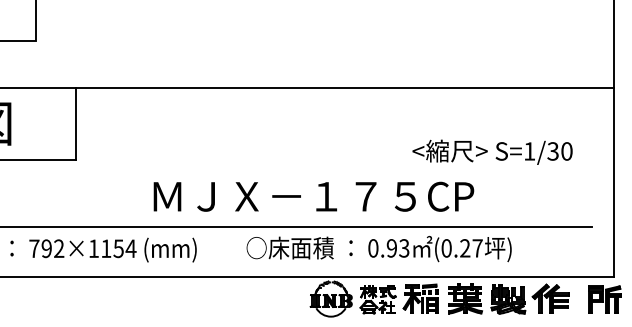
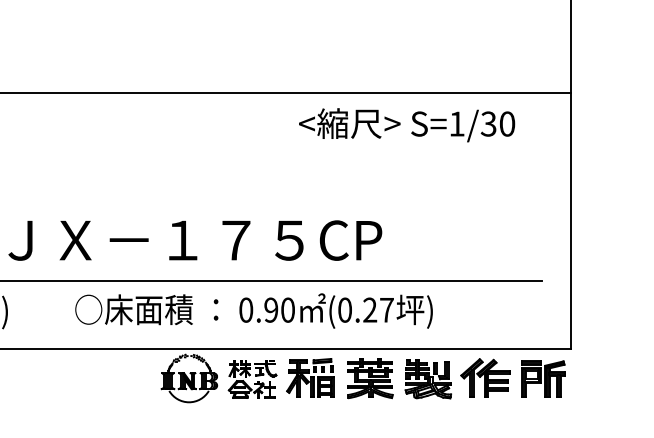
text: (492, 151) -> (406, 124), moved
text: (404, 248) -> (288, 310), 0.93 -> 0.90
part: (604, 299) -> (543, 379), moved

